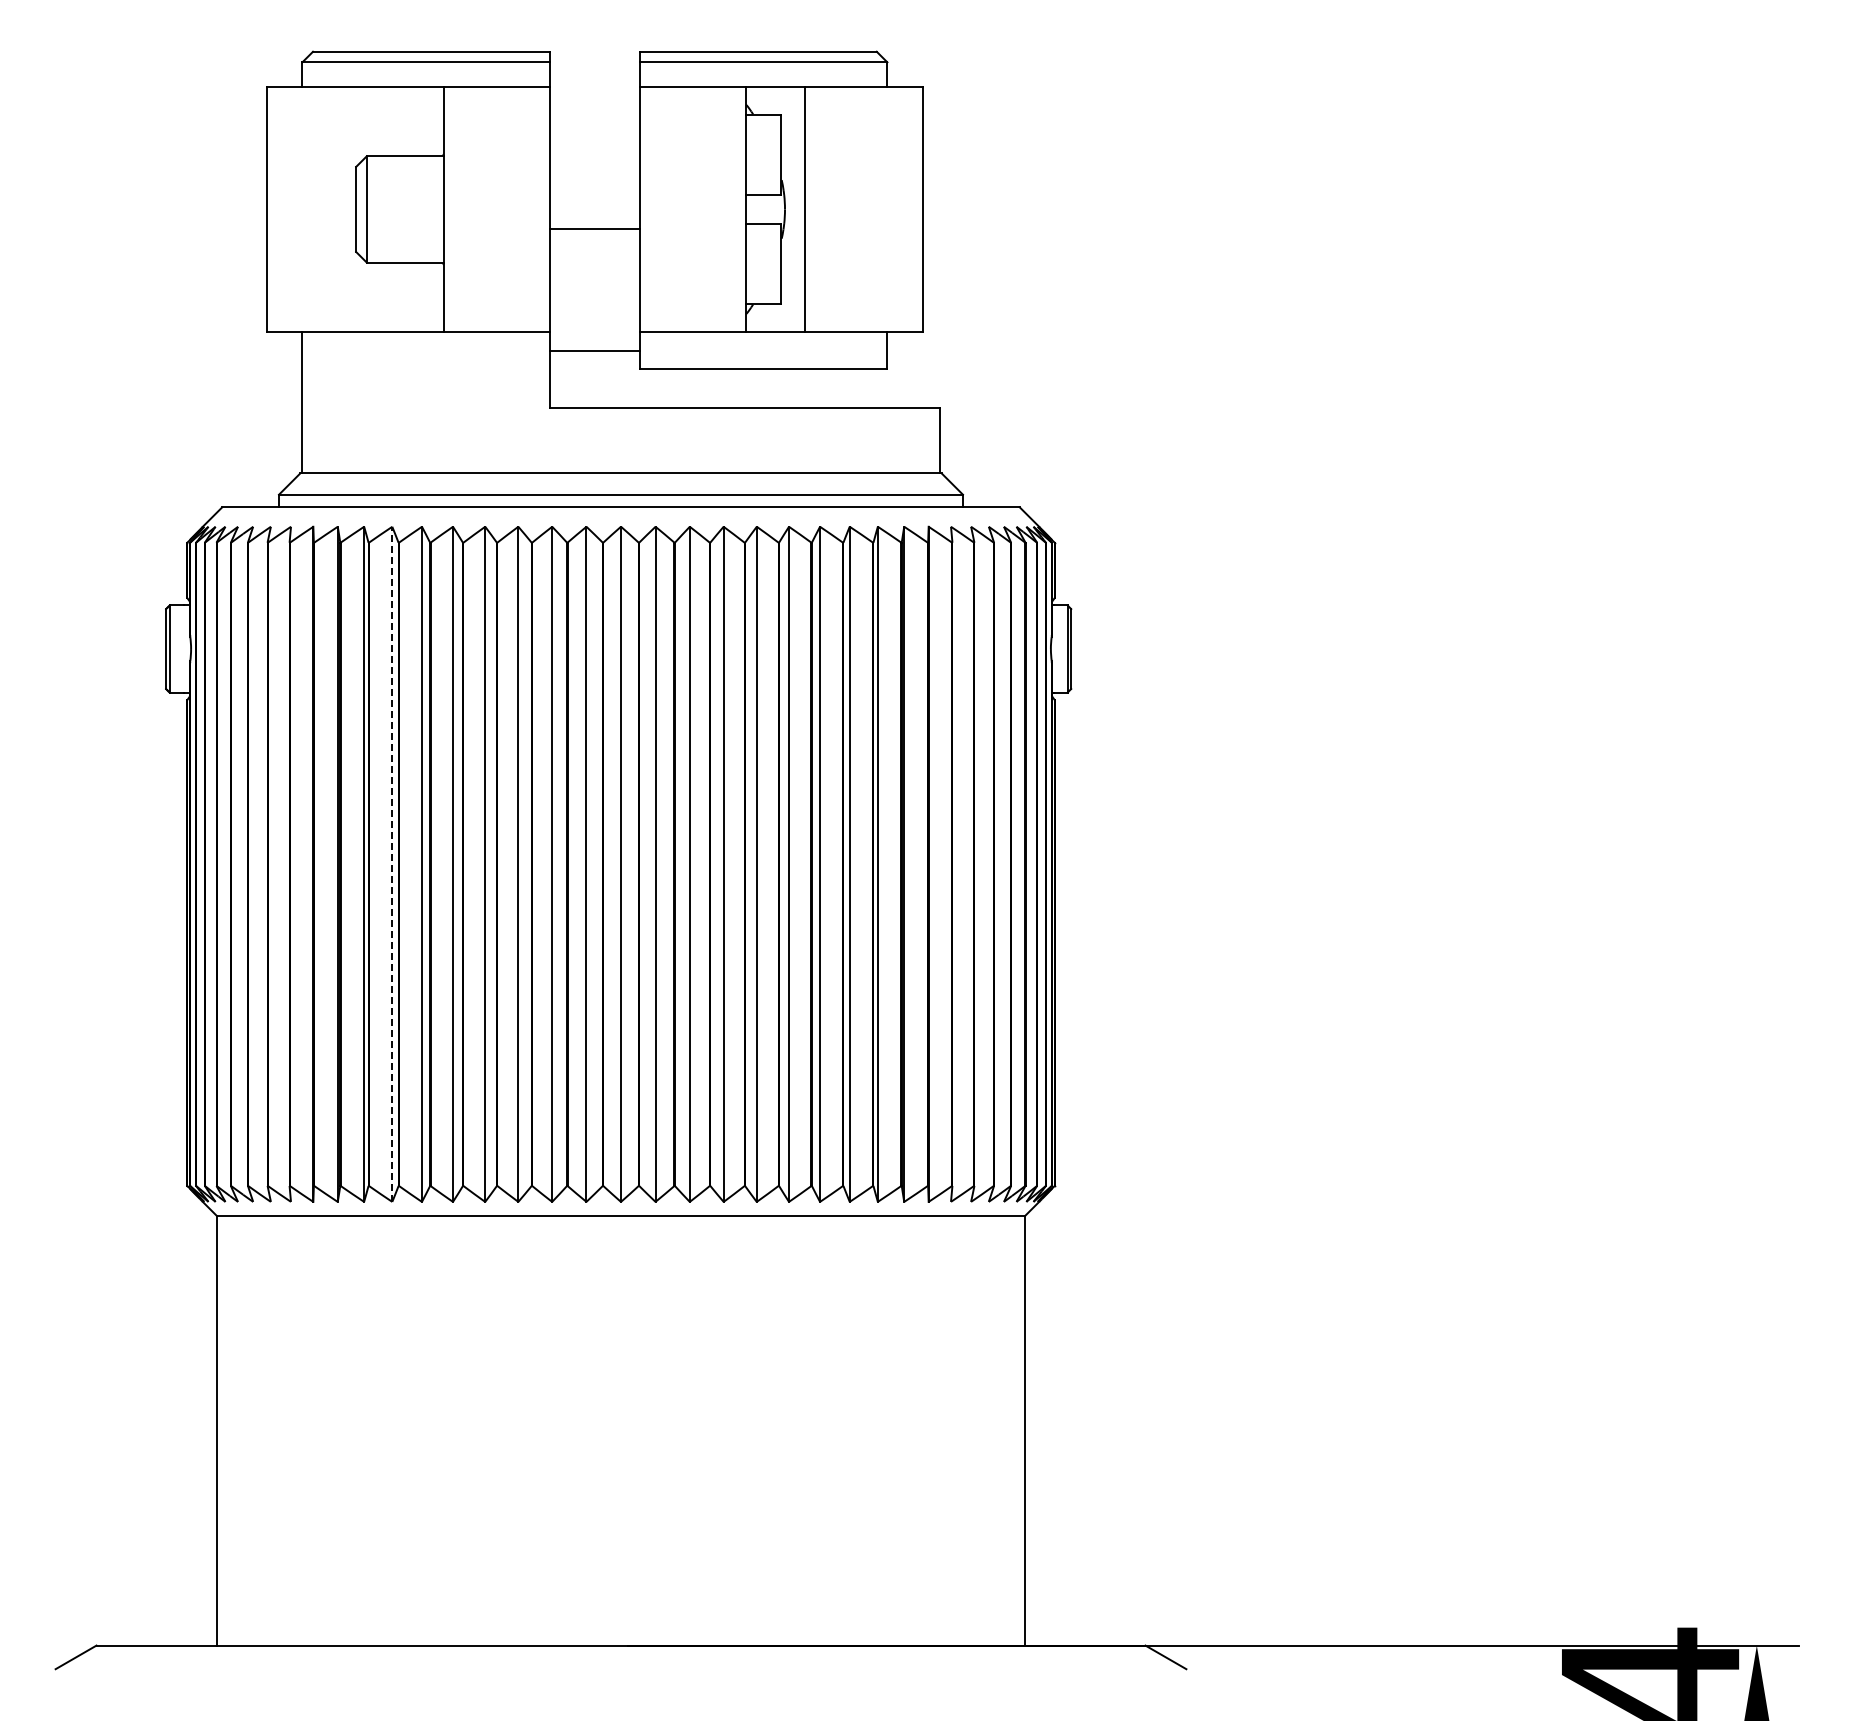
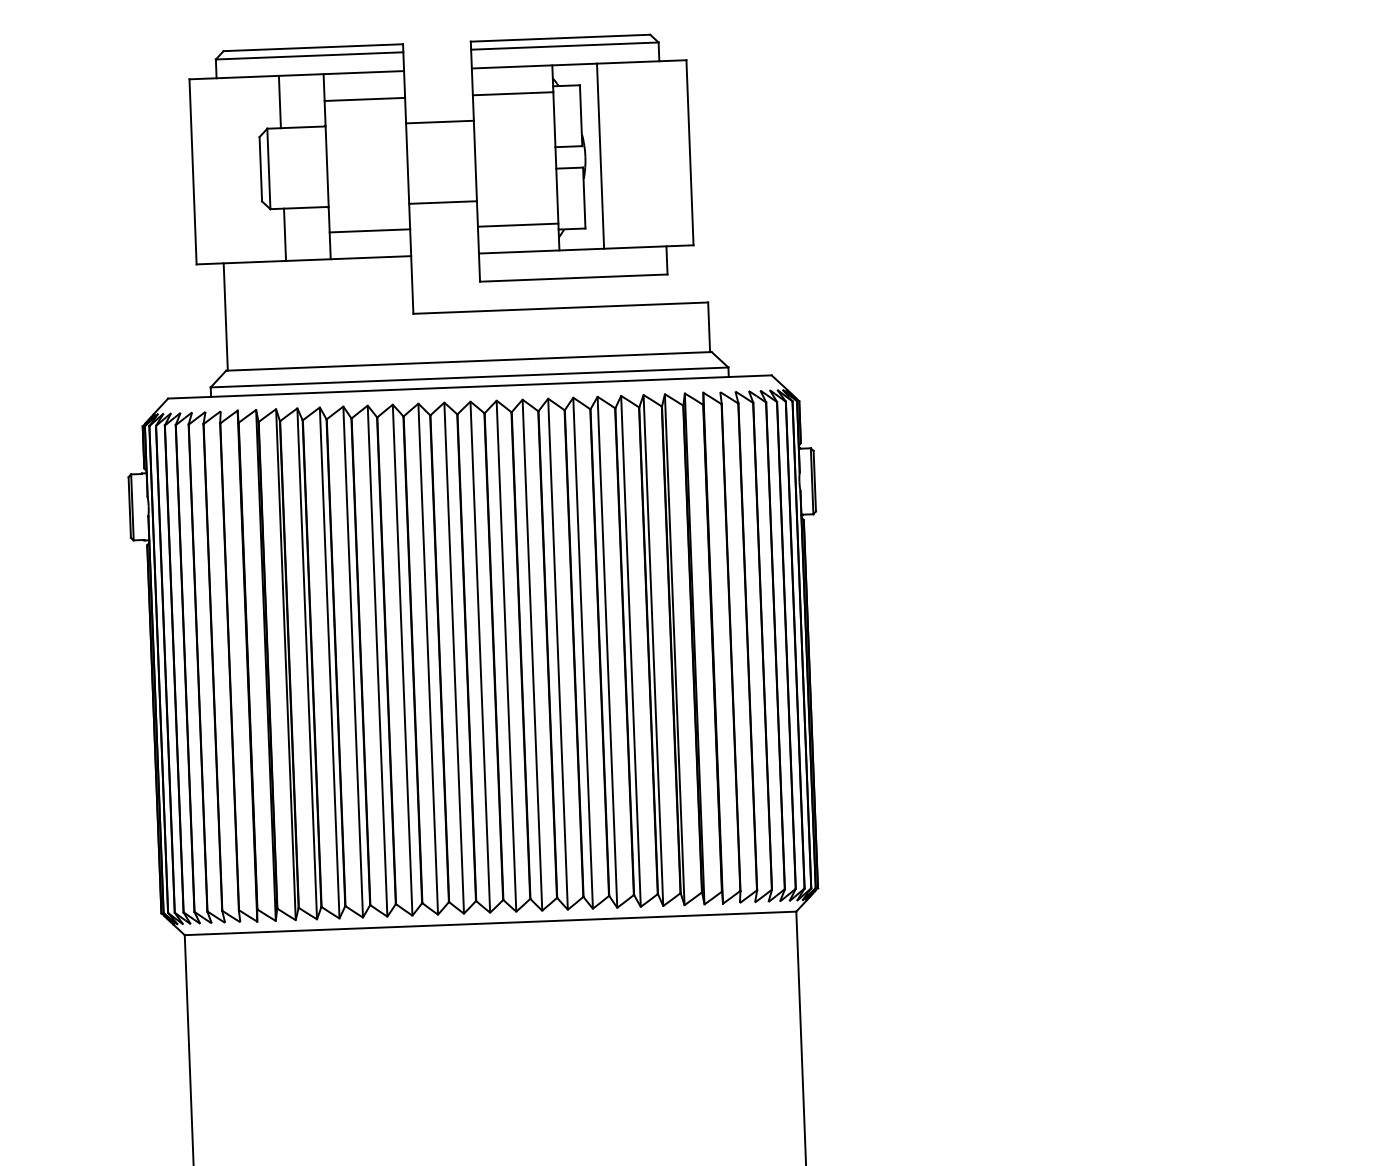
line: (384, 121) -> (279, 101), added
line: (496, 122) -> (364, 99), added
line: (692, 122) -> (512, 93), added
line: (594, 229) -> (439, 122), moved
line: (384, 296) -> (284, 234), added
line: (496, 296) -> (369, 231), added
line: (692, 296) -> (517, 225), added
line: (594, 350) -> (442, 202), moved
line: (392, 864) -> (307, 663), dashed -> solid

